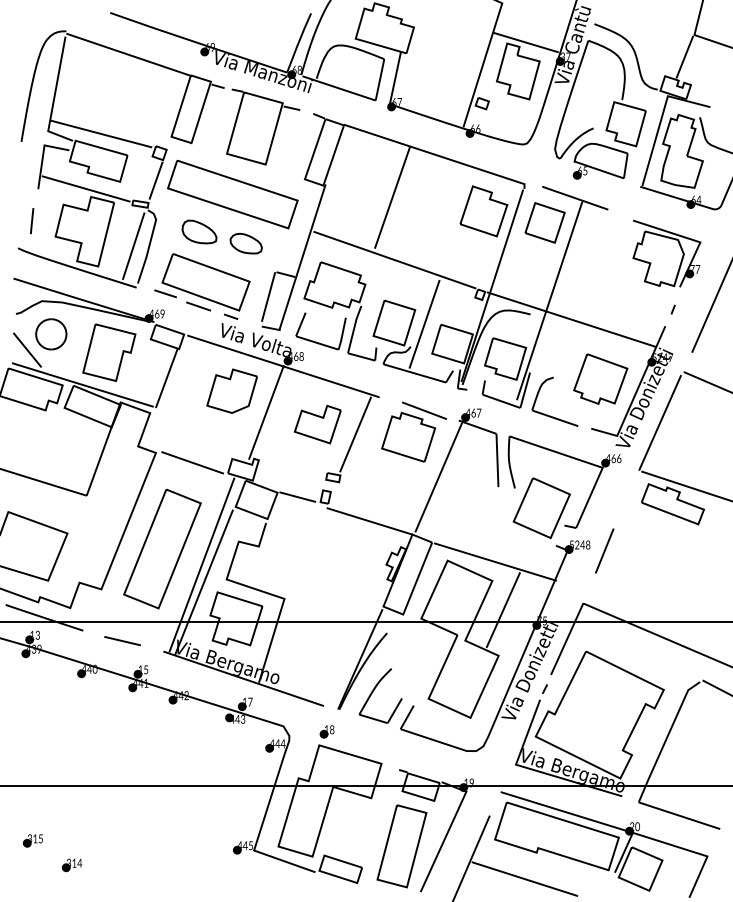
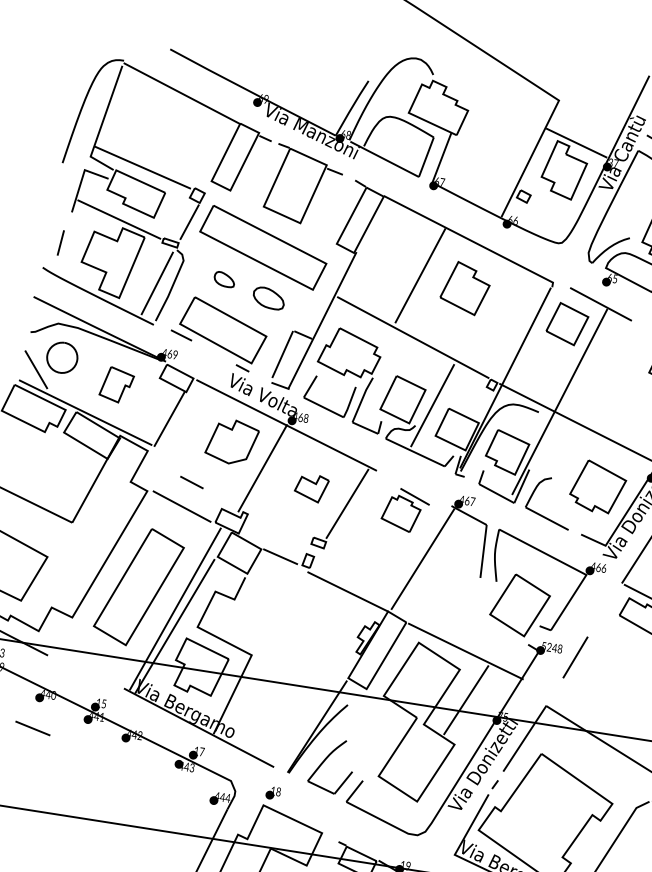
part: (483, 211) -> (465, 288), moved
part: (199, 231) -> (224, 279), size x0.6
line: (198, 306) -> (191, 482), moved
part: (109, 352) -> (116, 384), size x0.6
part: (317, 424) -> (311, 488), size x0.7
part: (413, 431) -> (405, 509), size x0.7
line: (122, 641) -> (32, 728), moved

